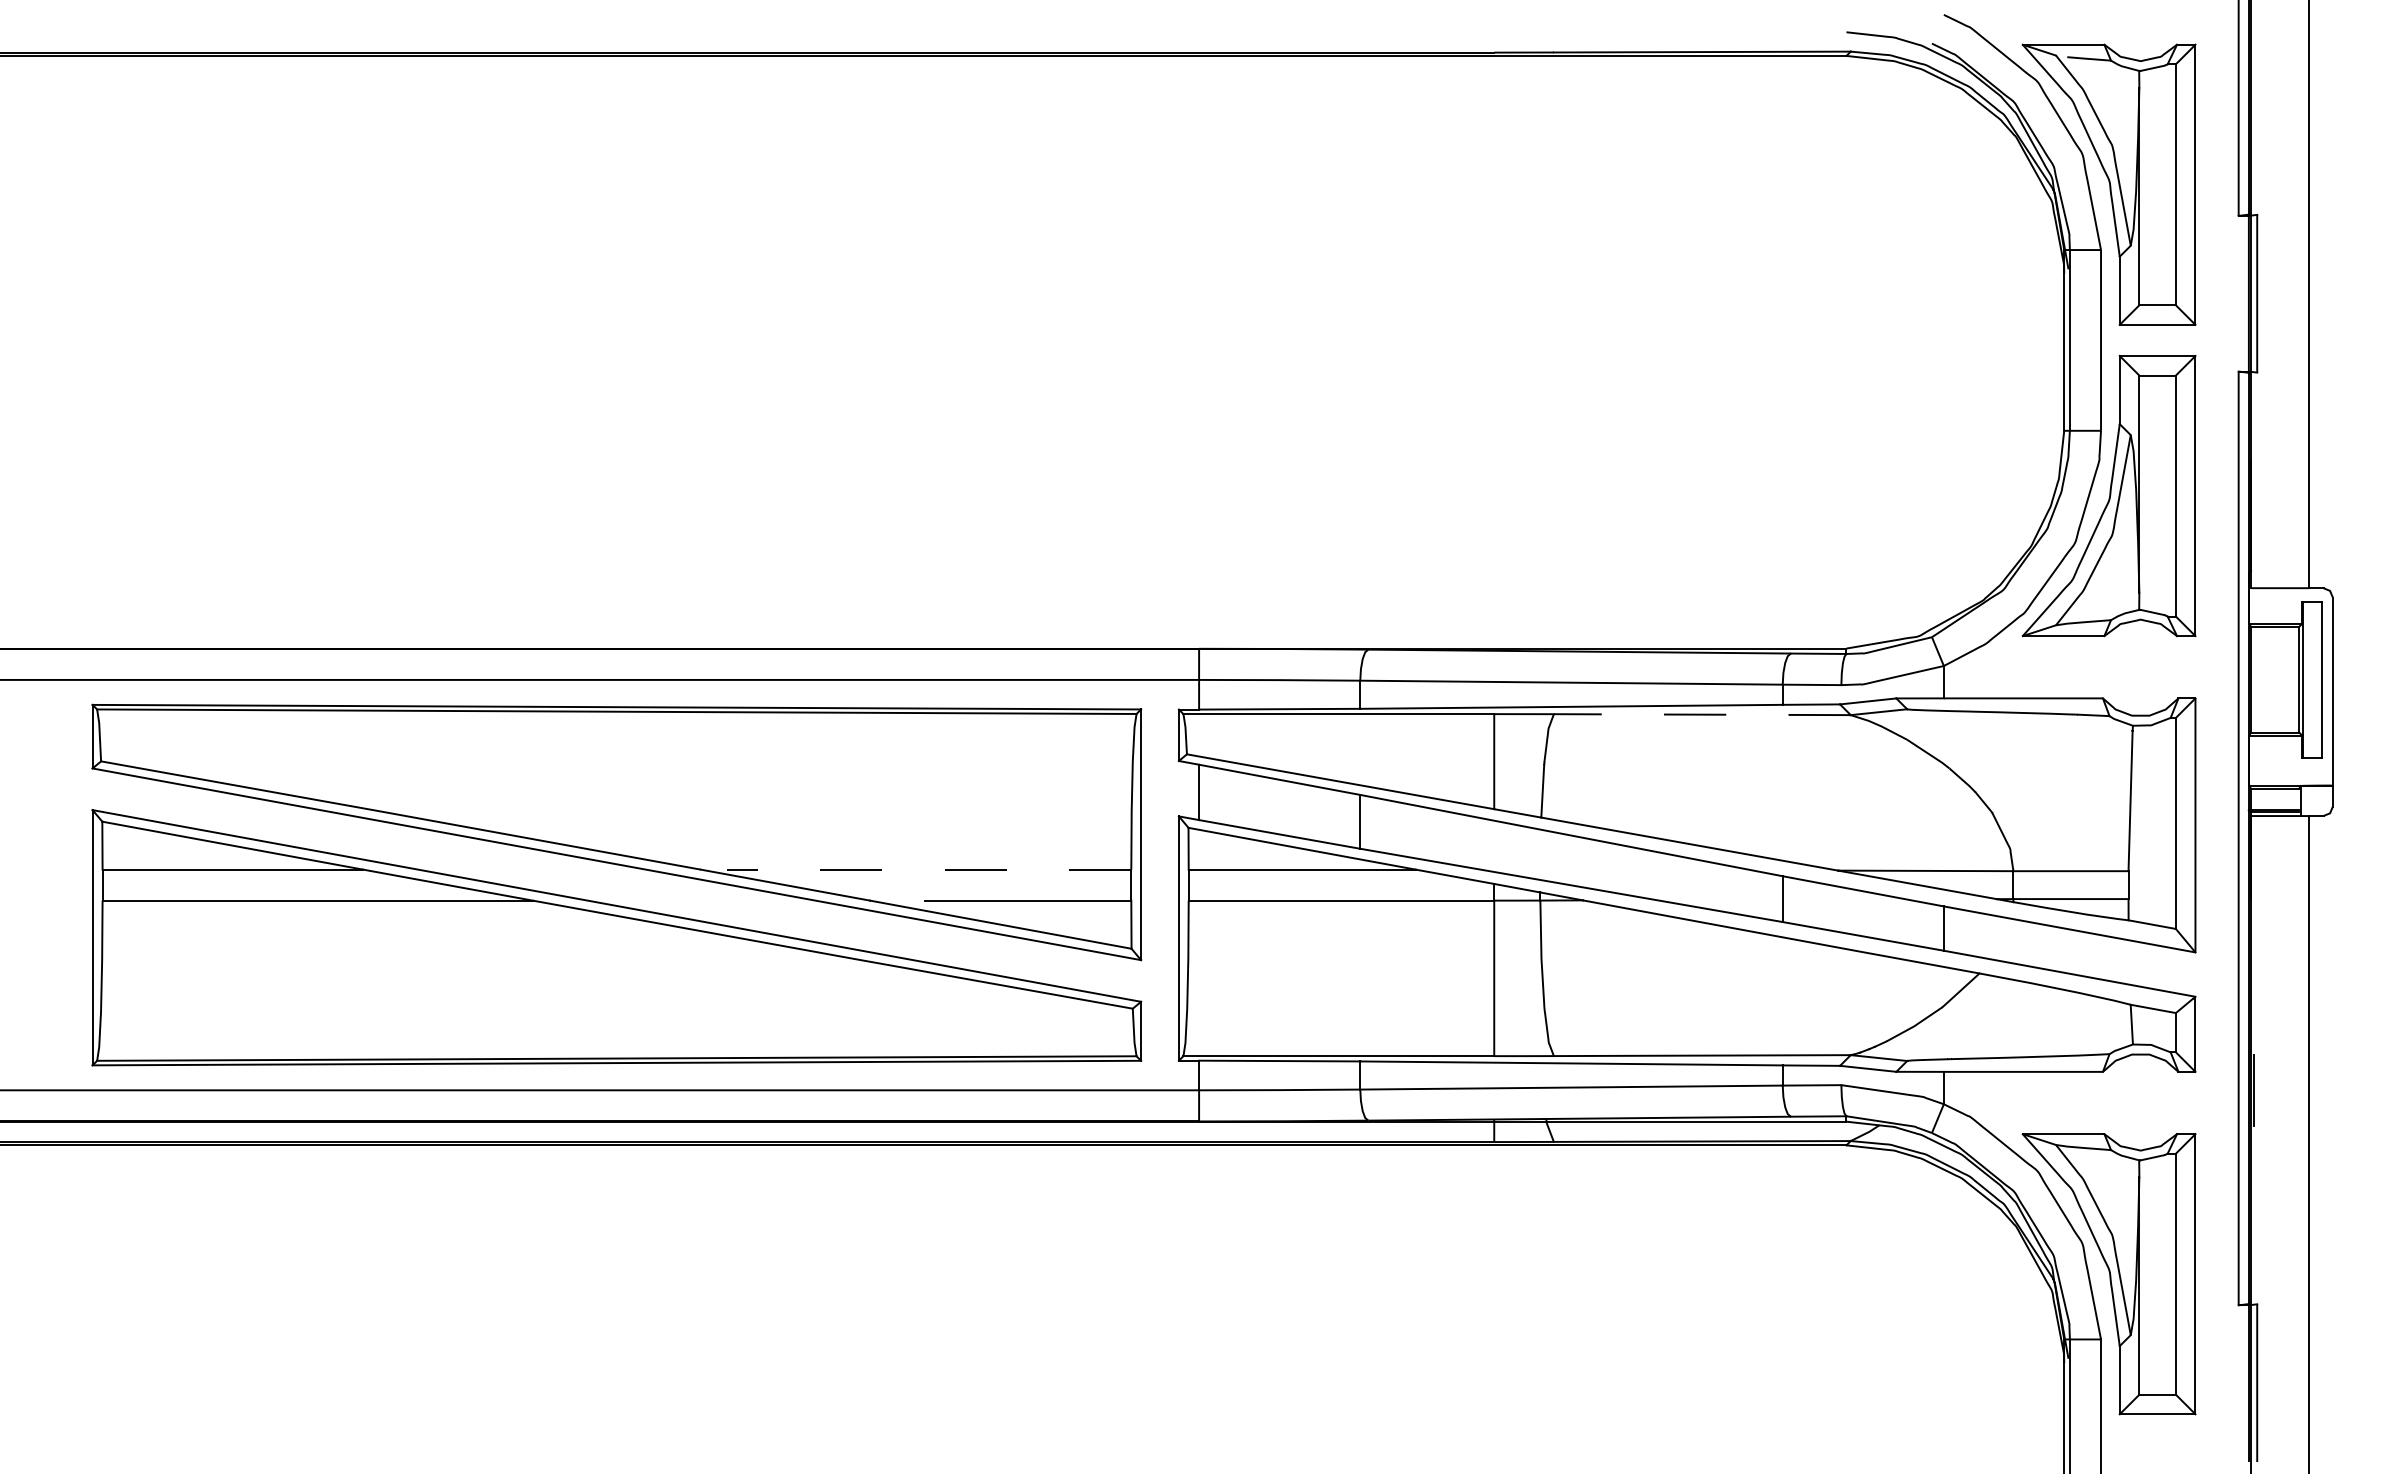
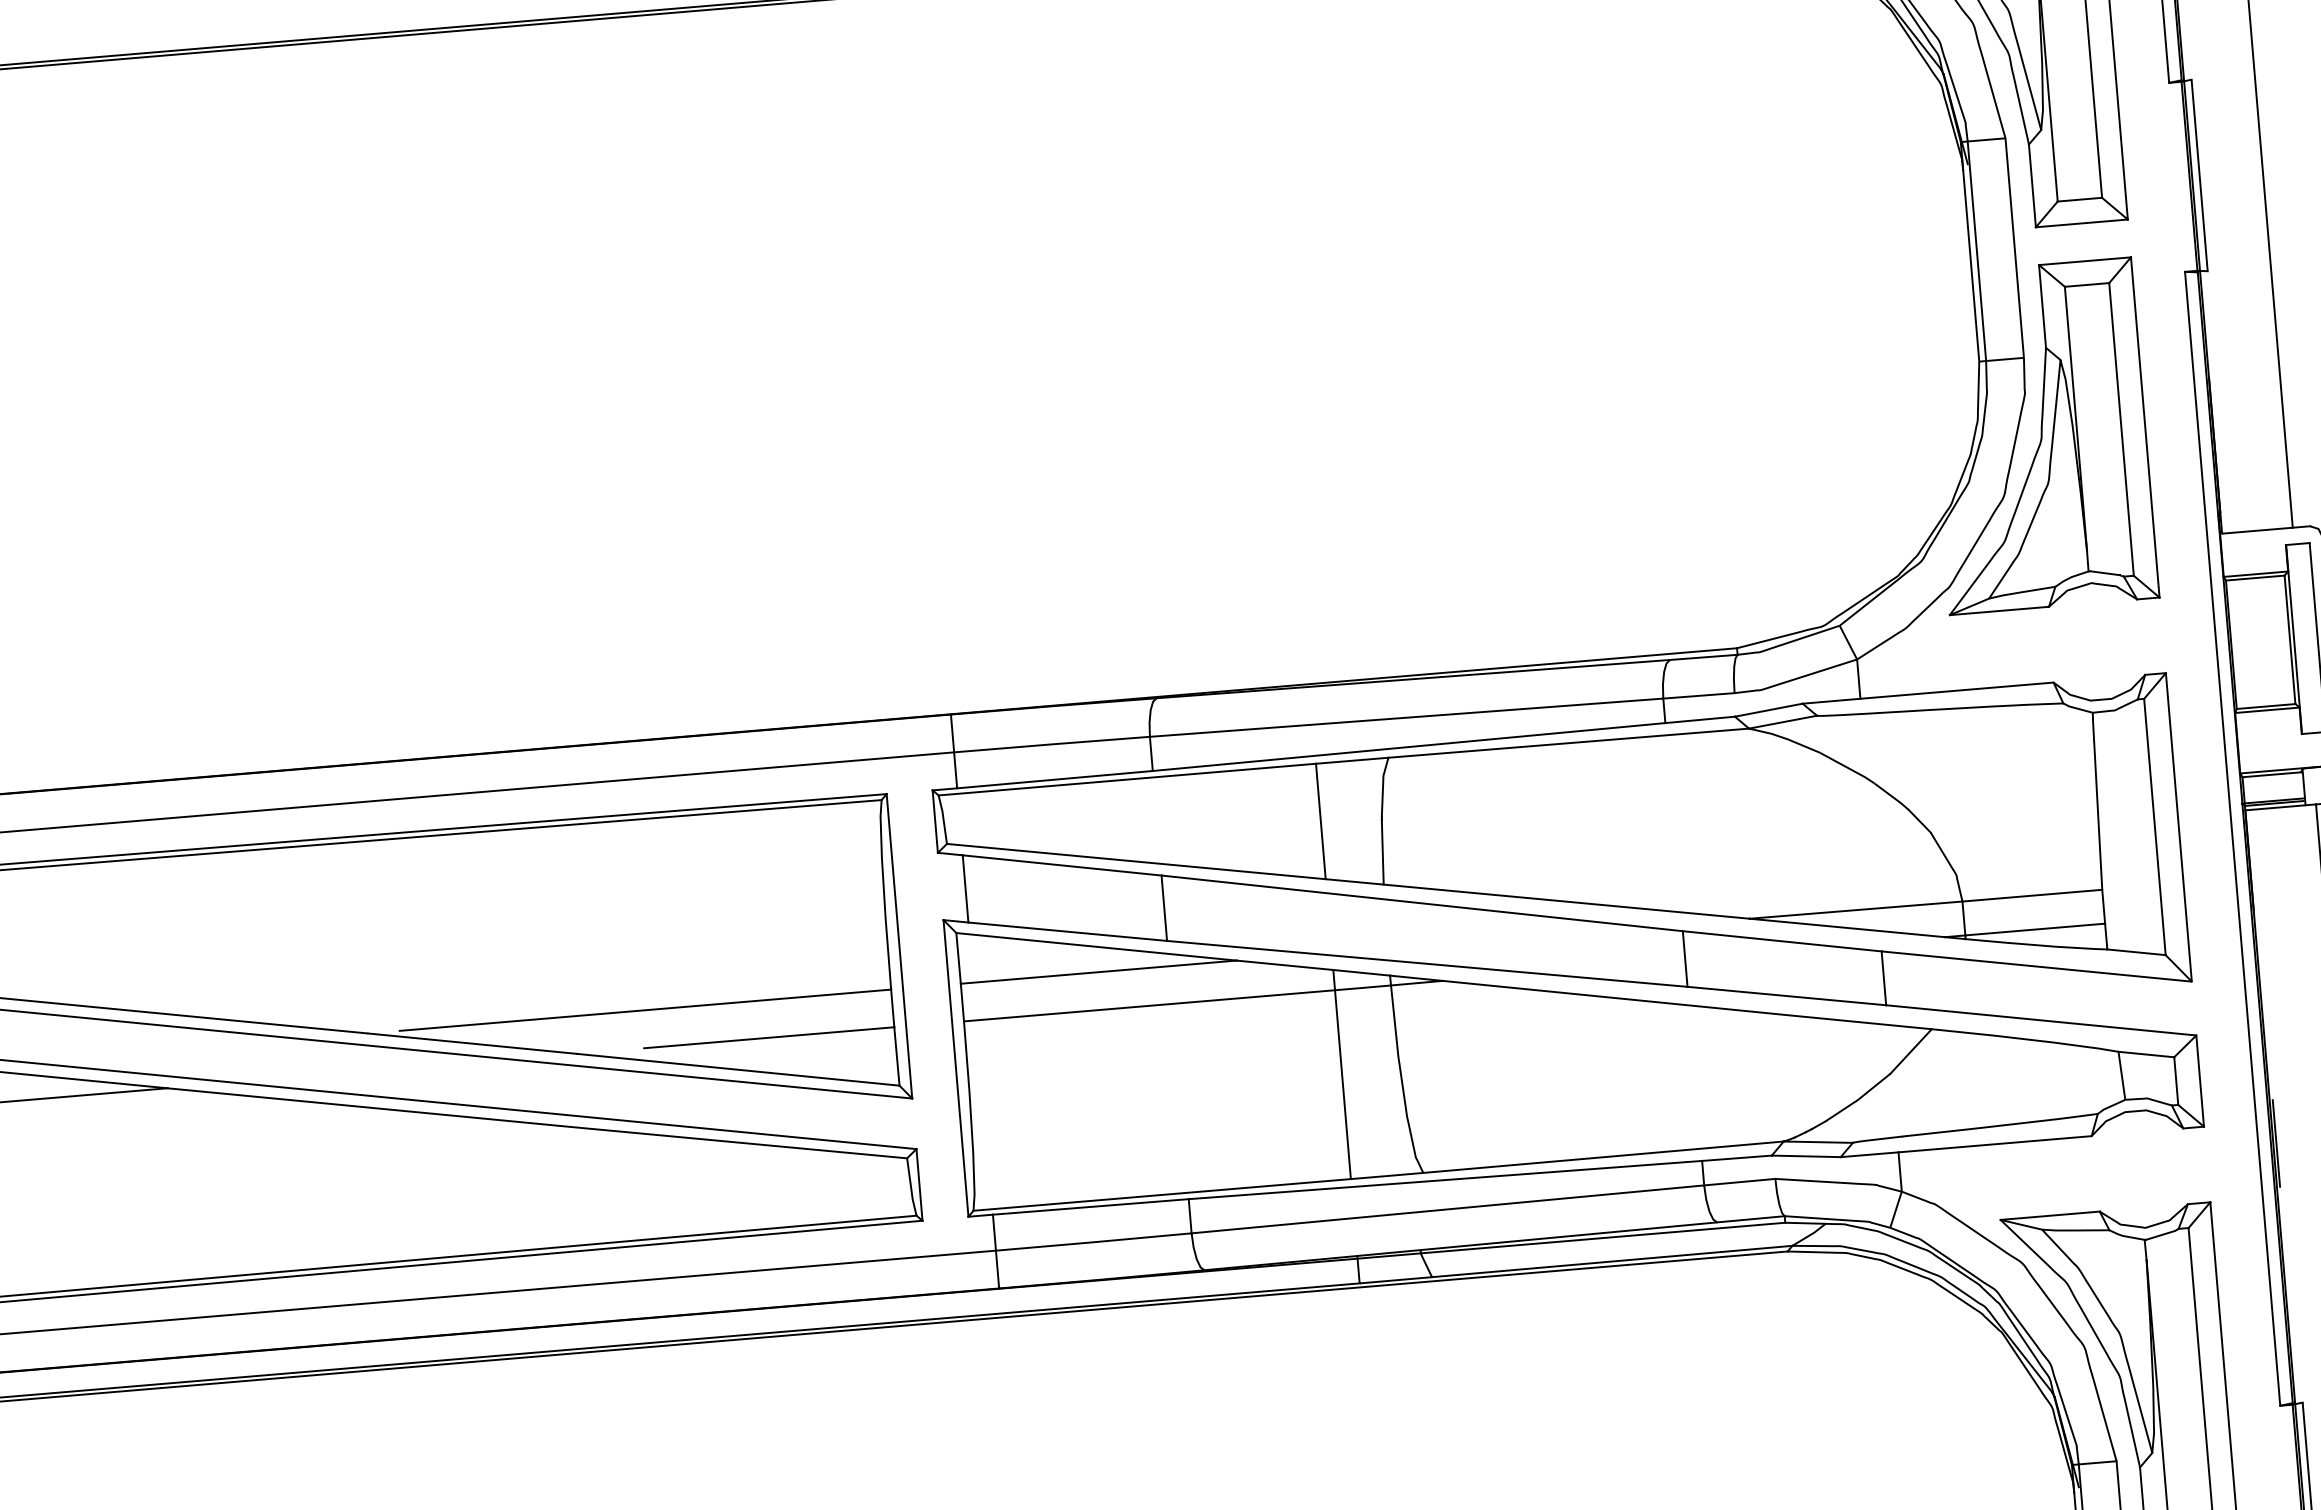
line: (1701, 714) -> (1567, 743), dashed -> solid
line: (928, 869) -> (644, 1010), dashed -> solid

